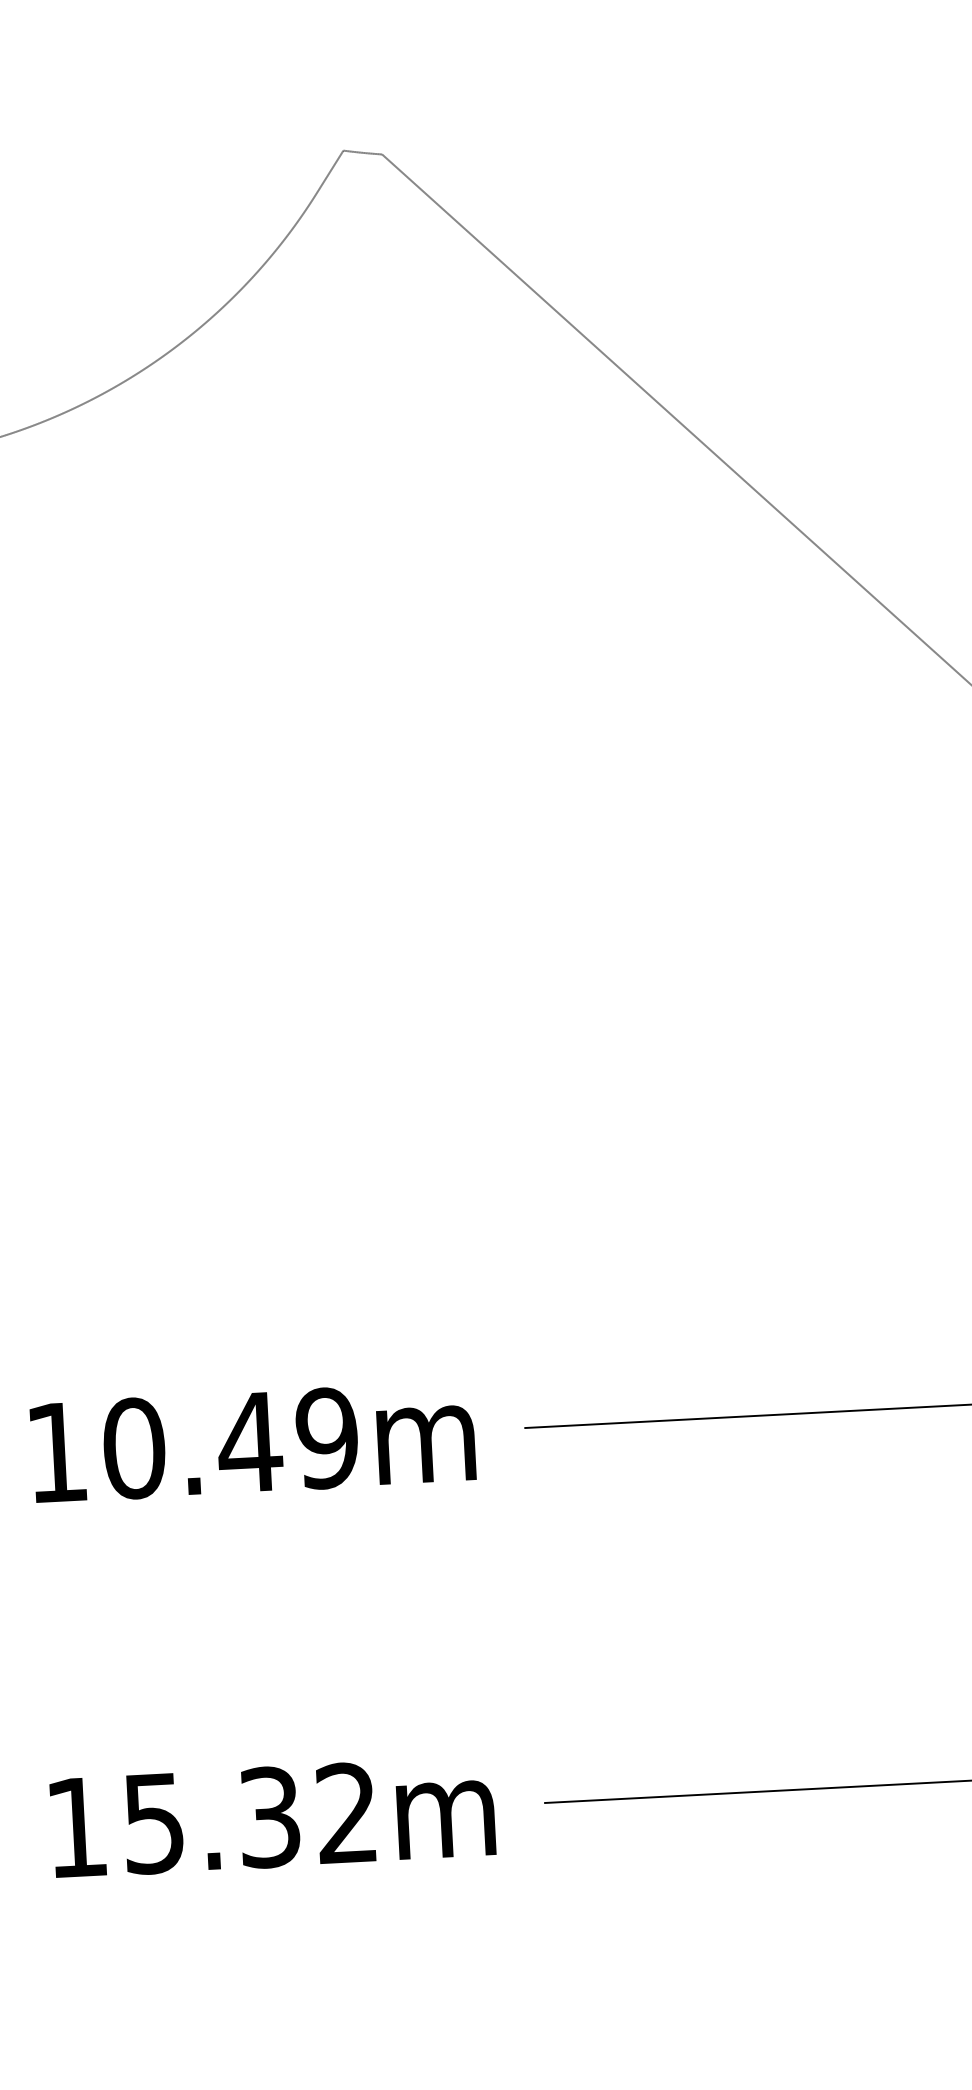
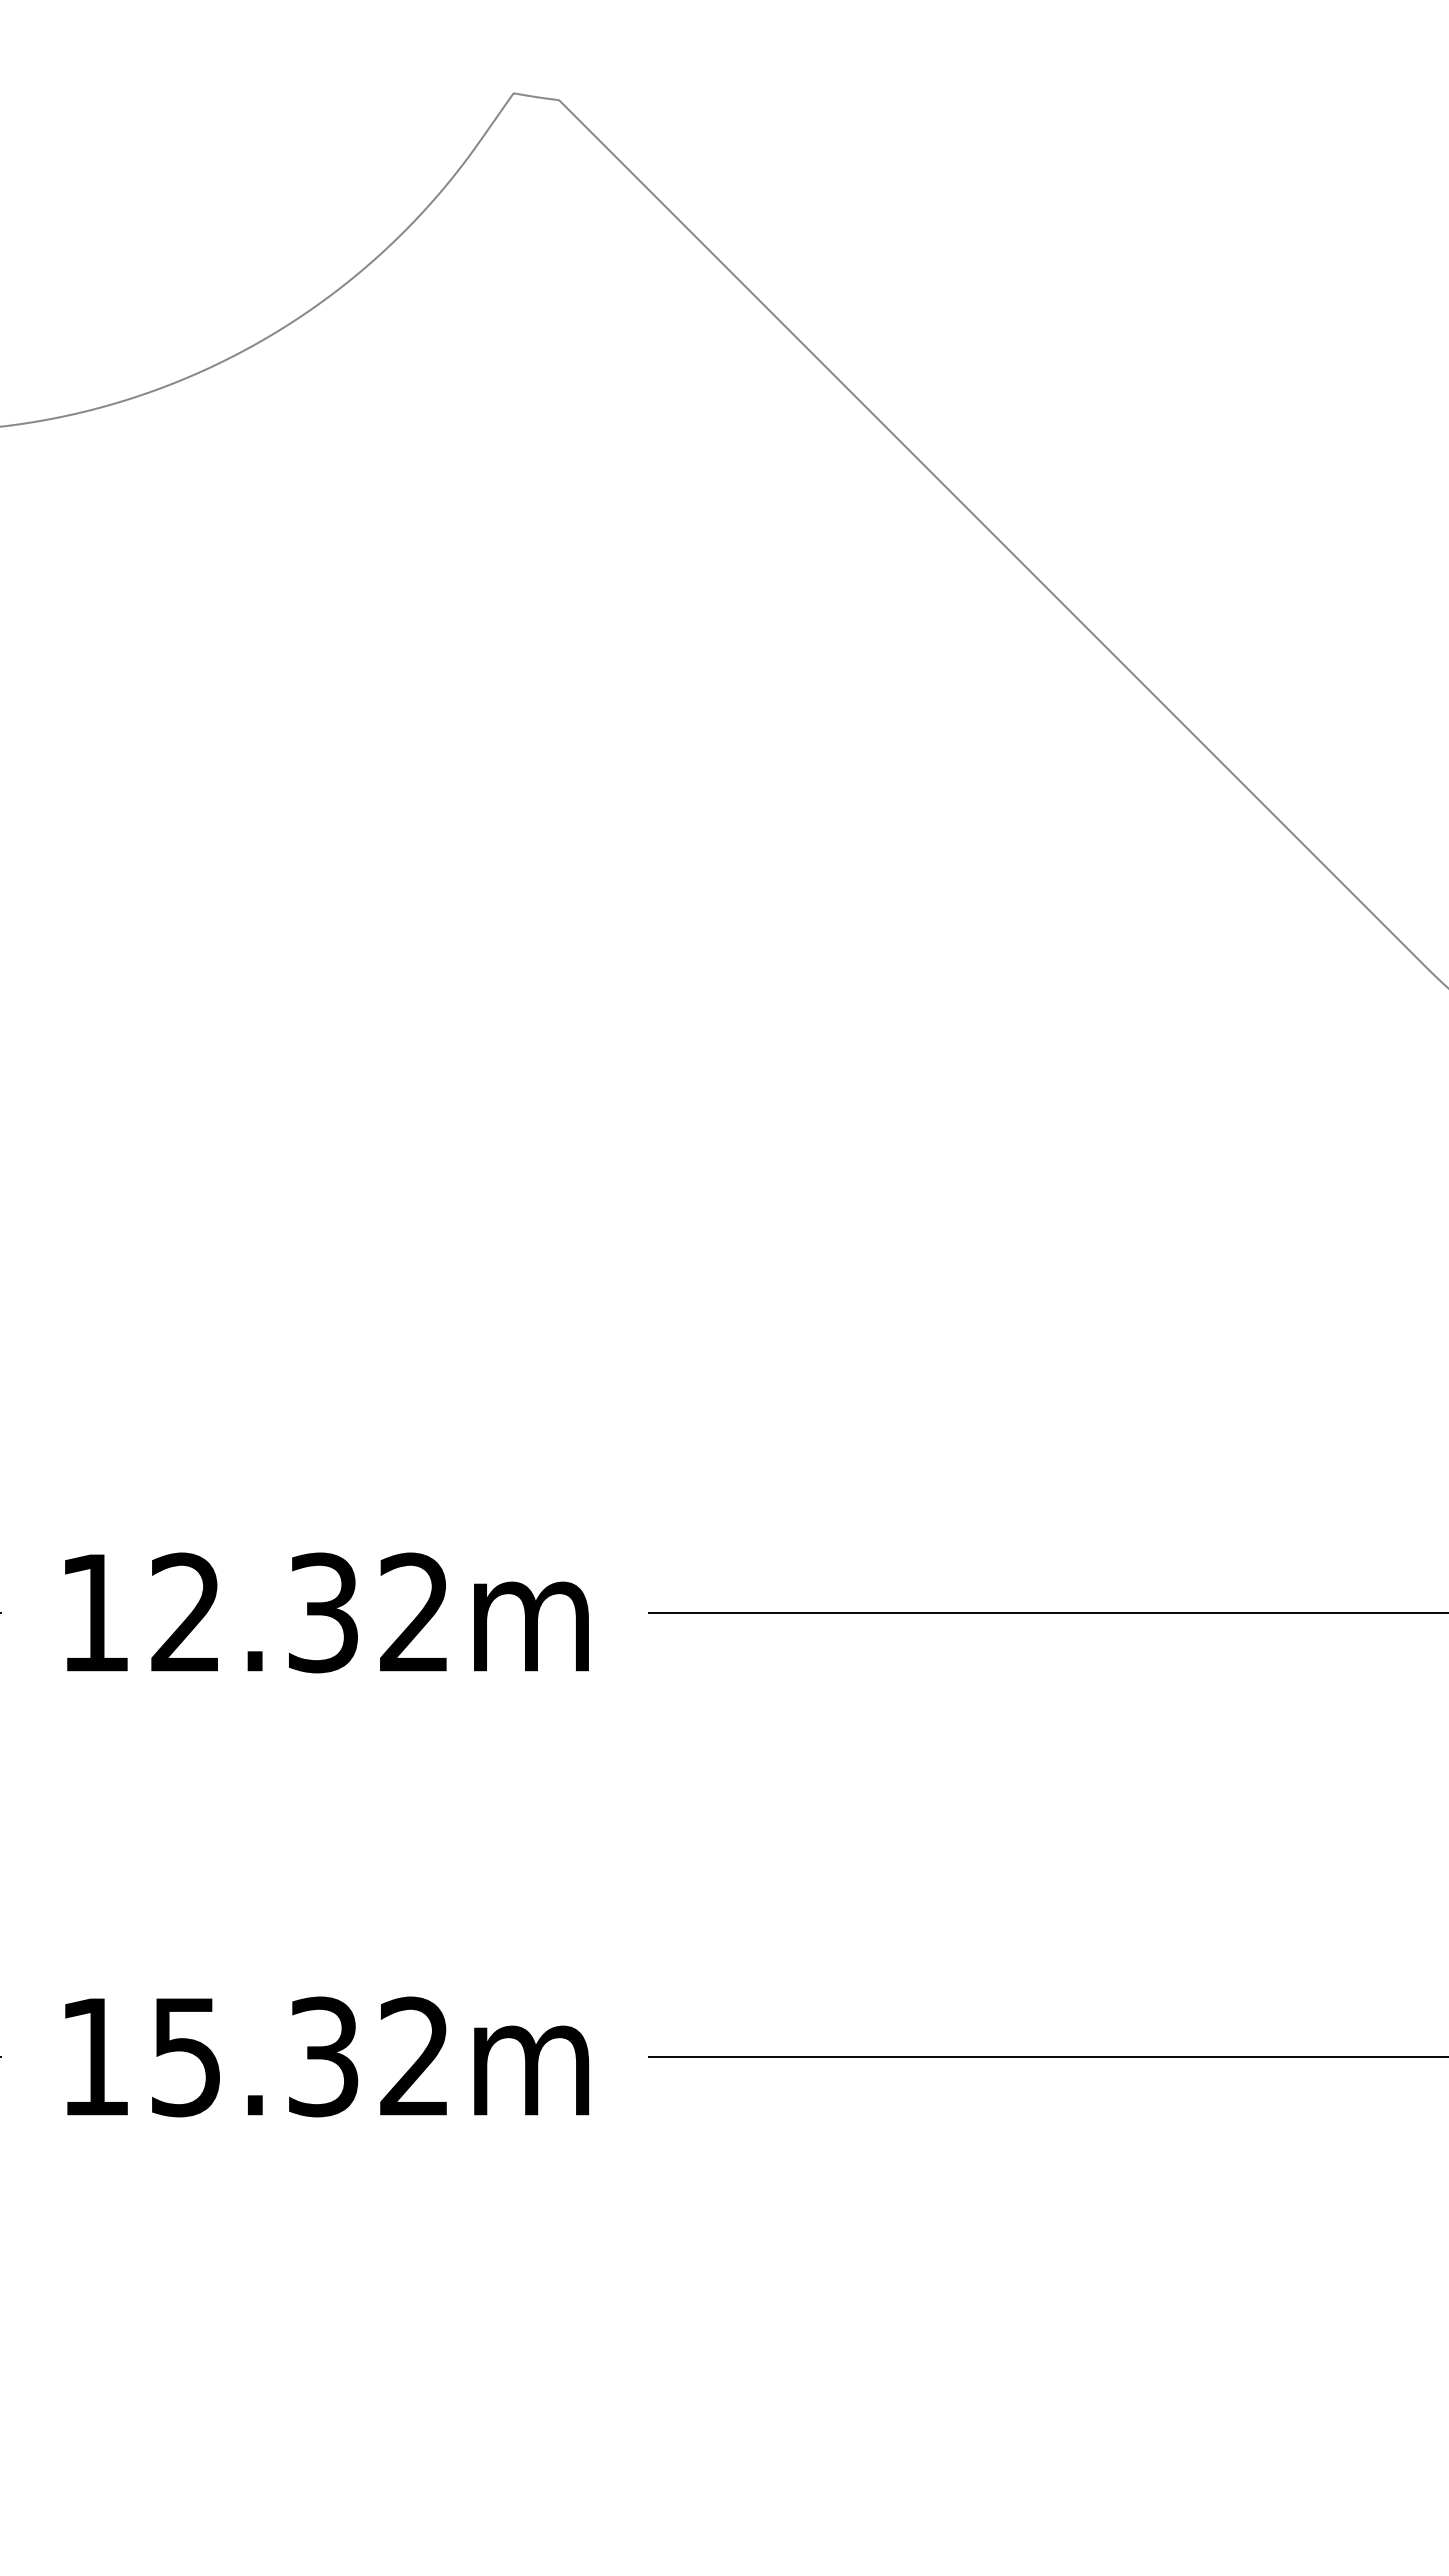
text: (230, 1443) -> (300, 1612), 10.49m -> 12.32m

